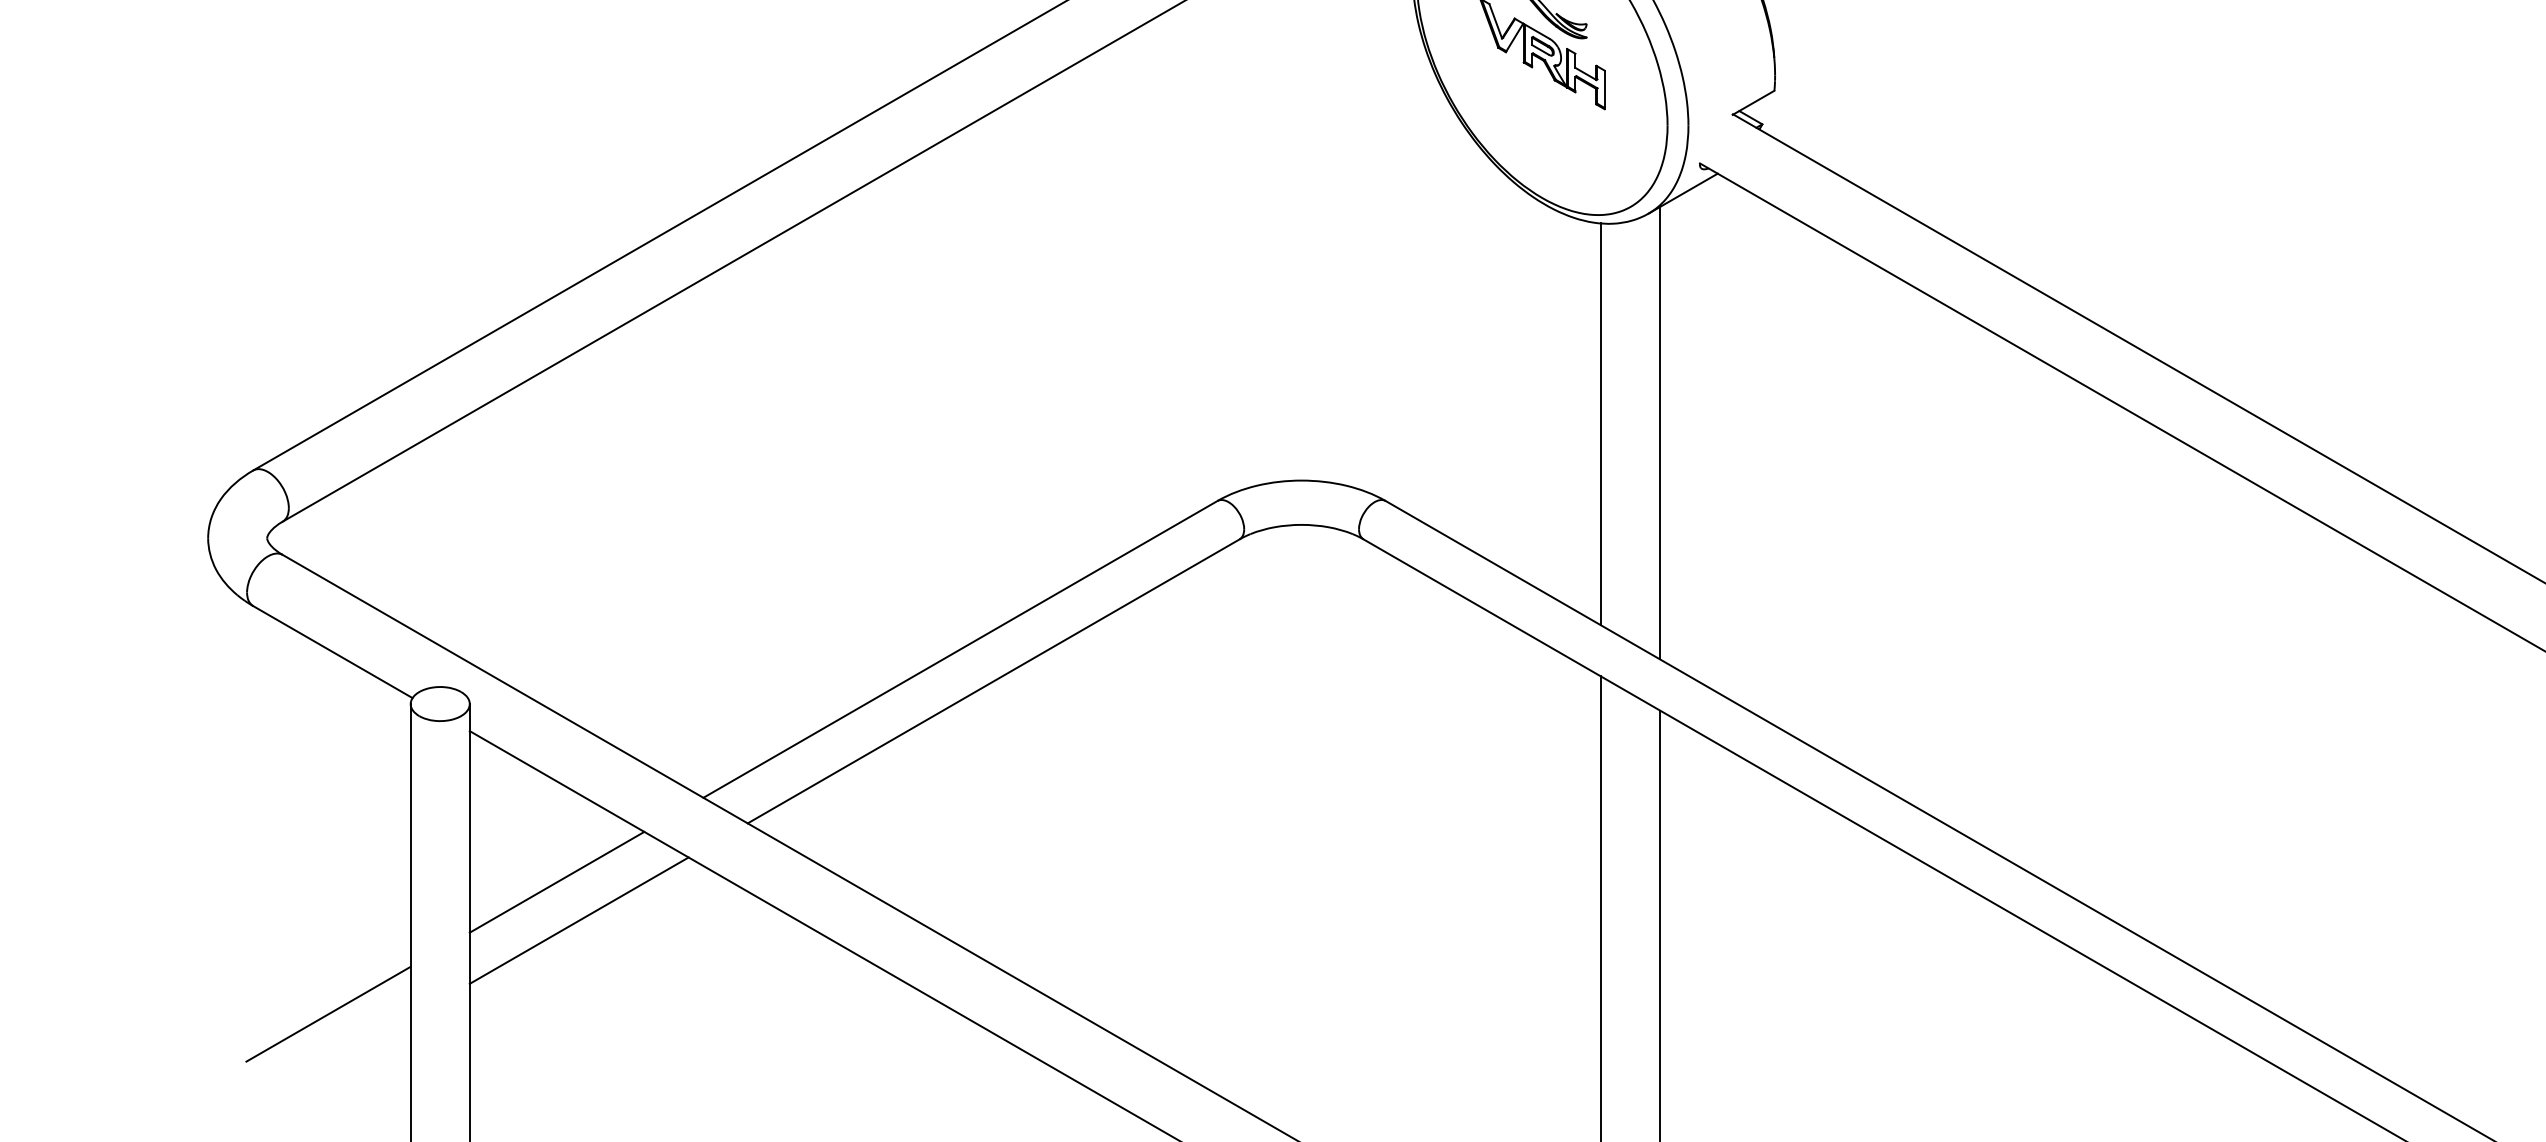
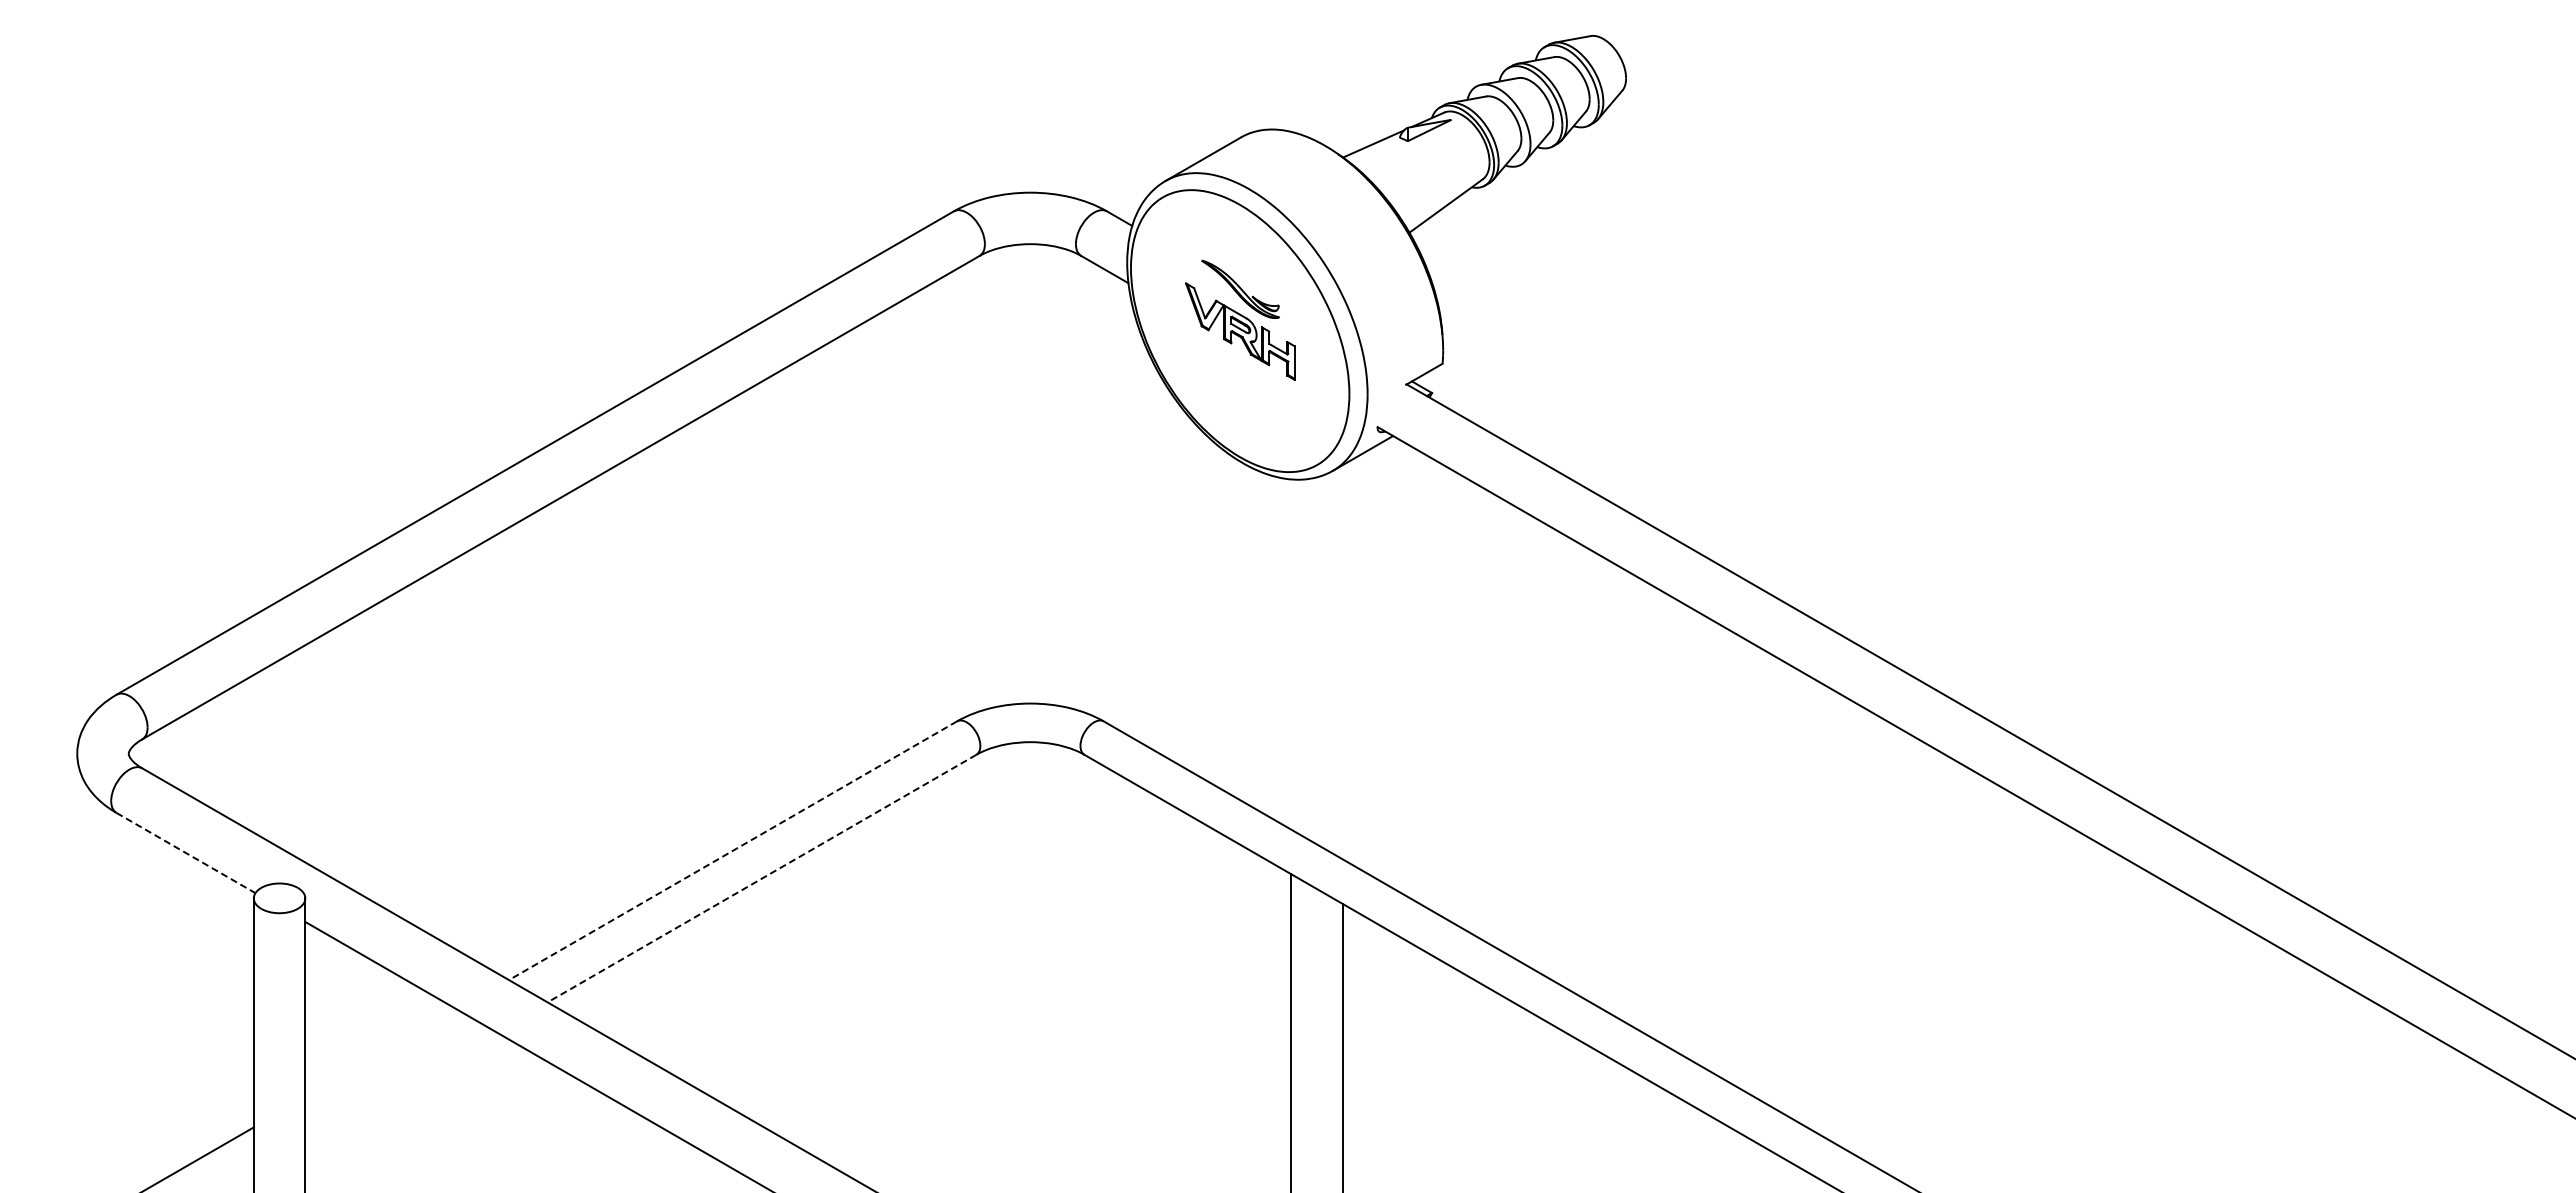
line: (1601, 424) -> (1291, 654), removed
line: (1659, 433) -> (1342, 662), removed
line: (960, 649) -> (733, 850), solid -> dashed
line: (333, 652) -> (186, 853), solid -> dashed
line: (993, 681) -> (761, 878), solid -> dashed
line: (557, 882) -> (381, 1053), removed
line: (578, 921) -> (400, 1087), removed

